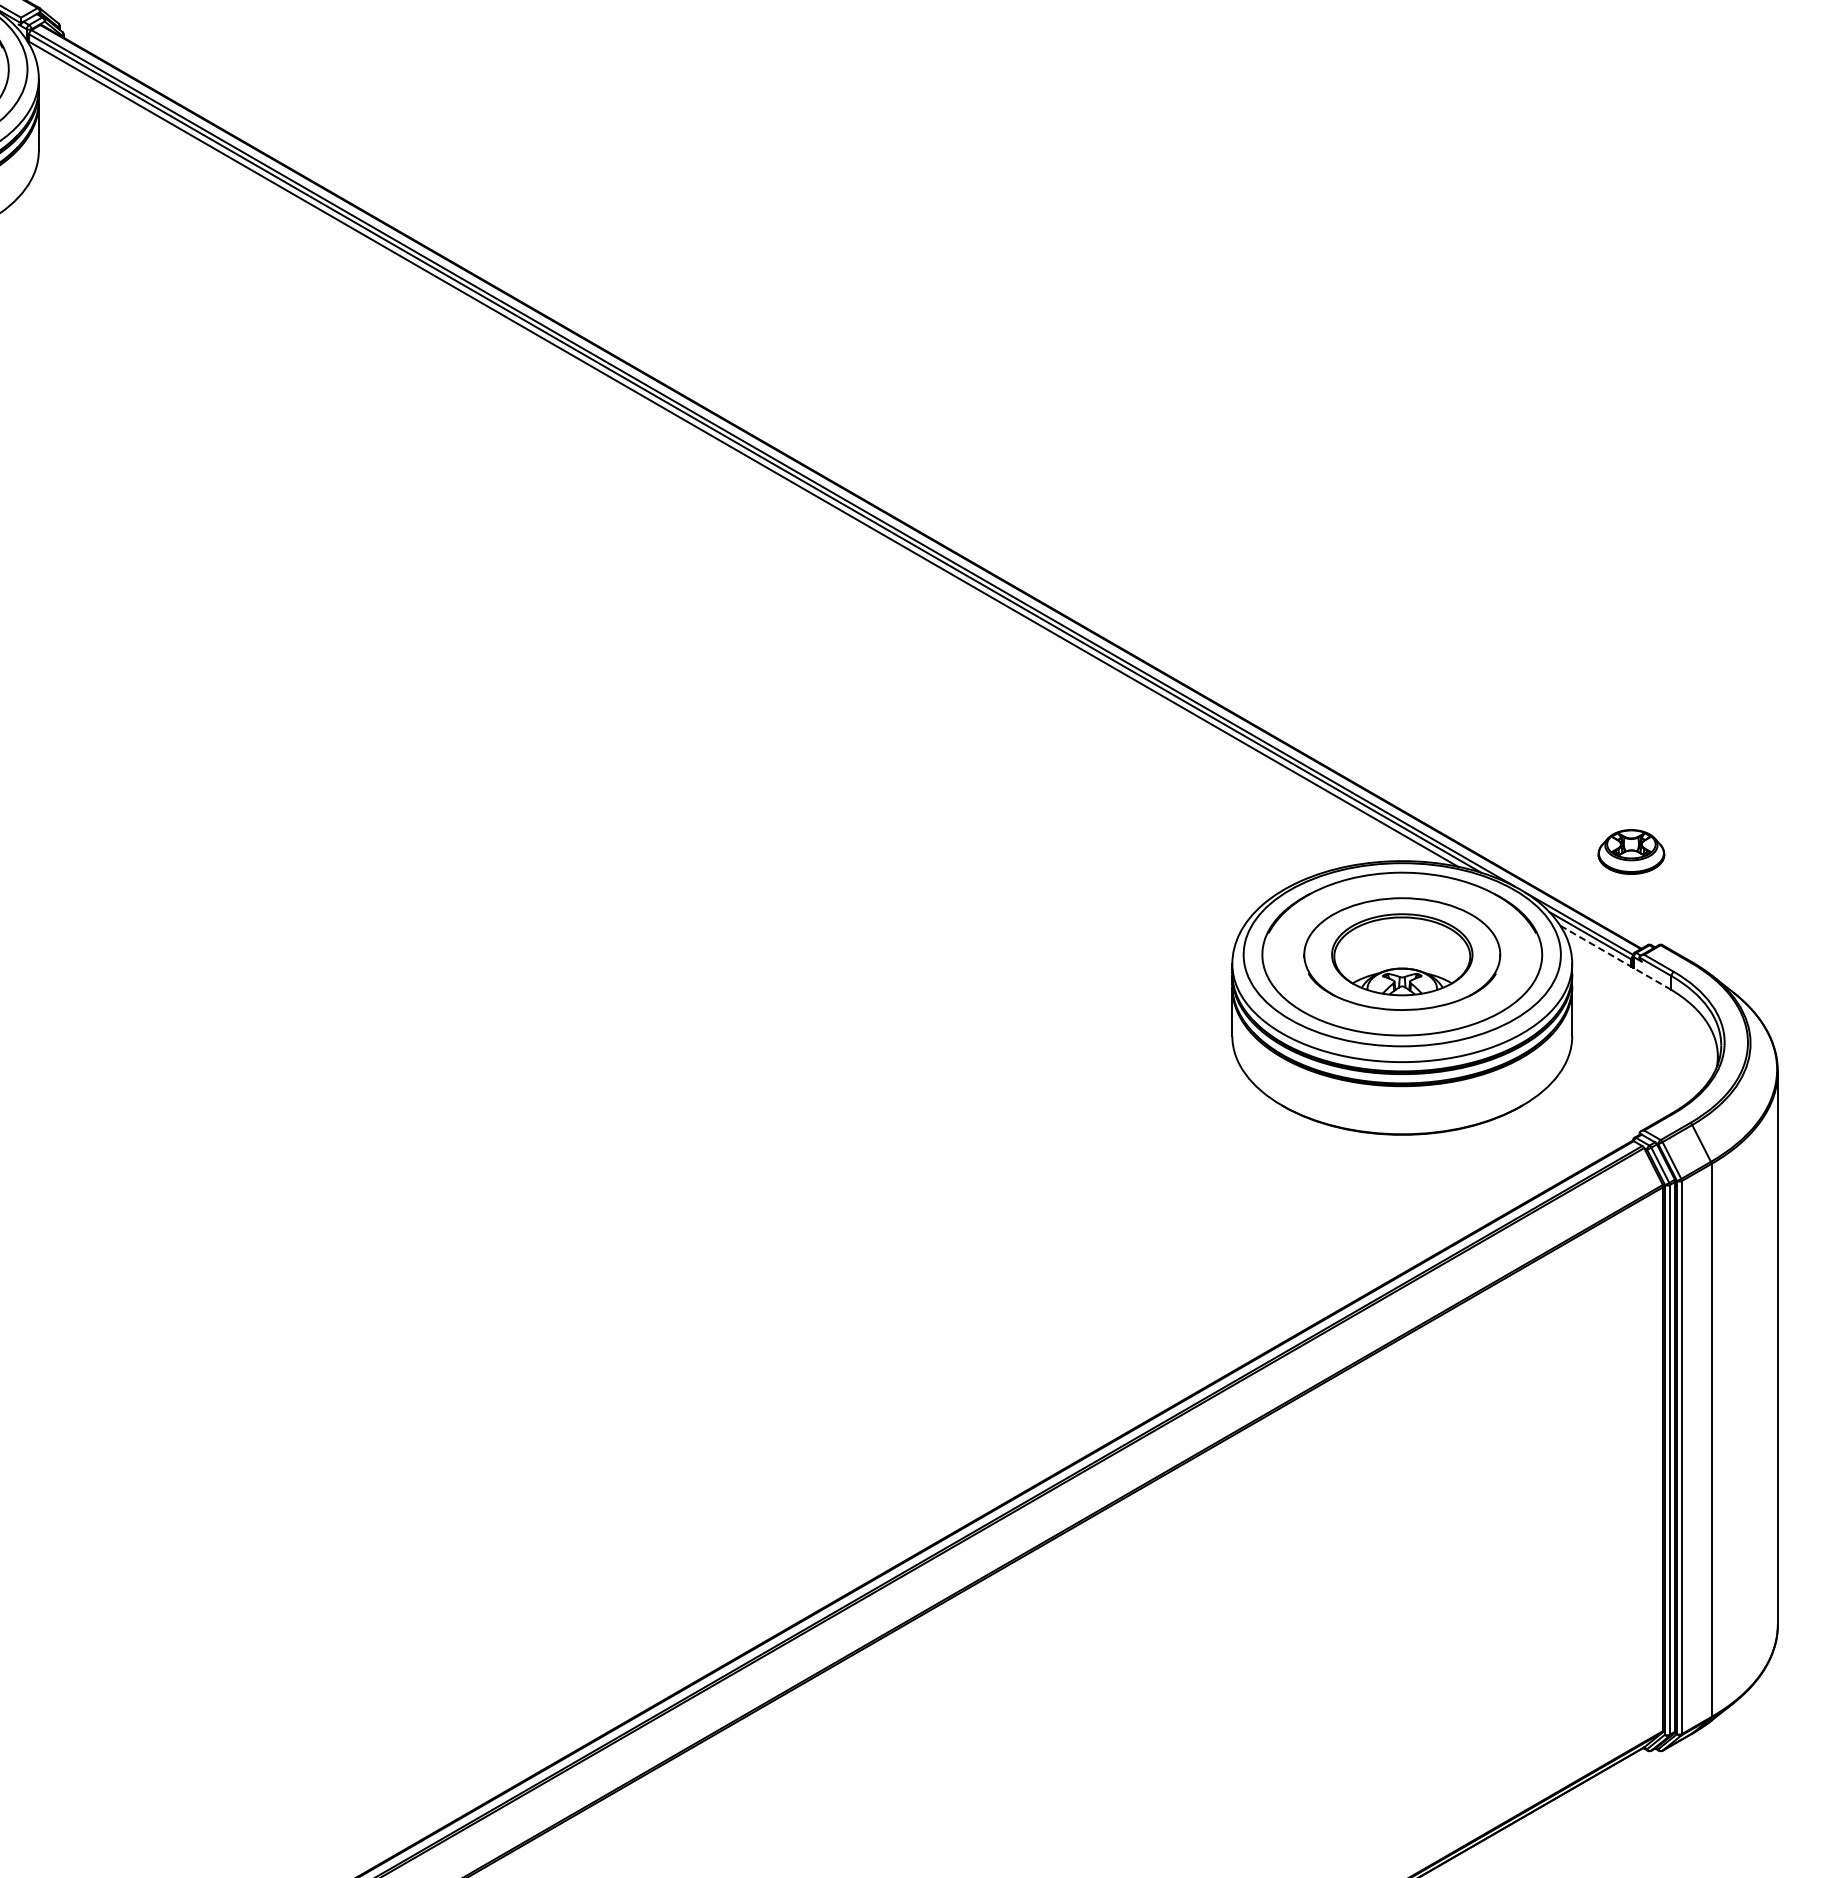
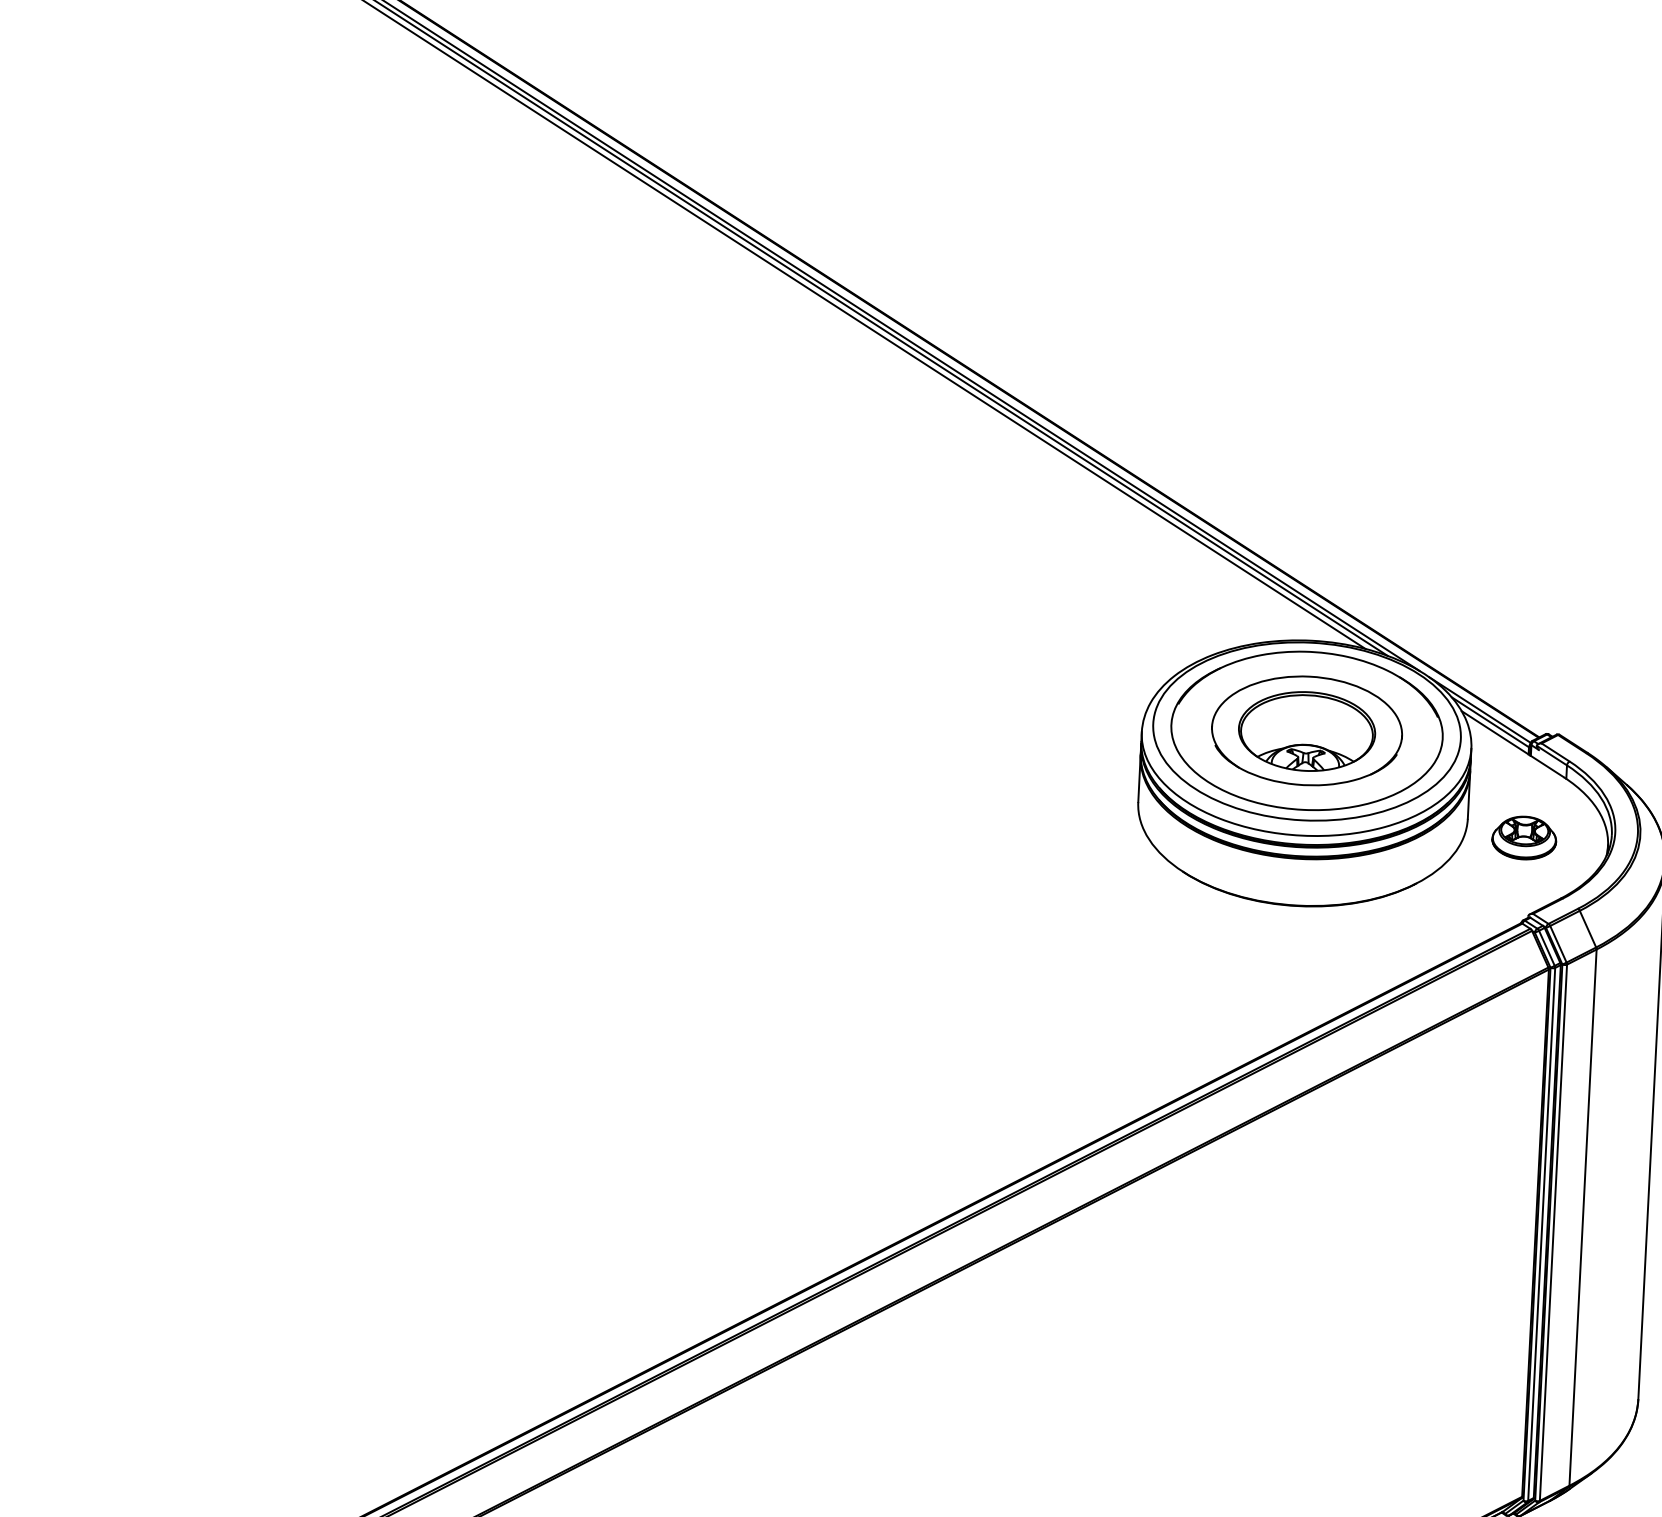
part: (1631, 851) -> (1524, 837), moved
line: (1614, 957) -> (1512, 744), dashed -> solid

